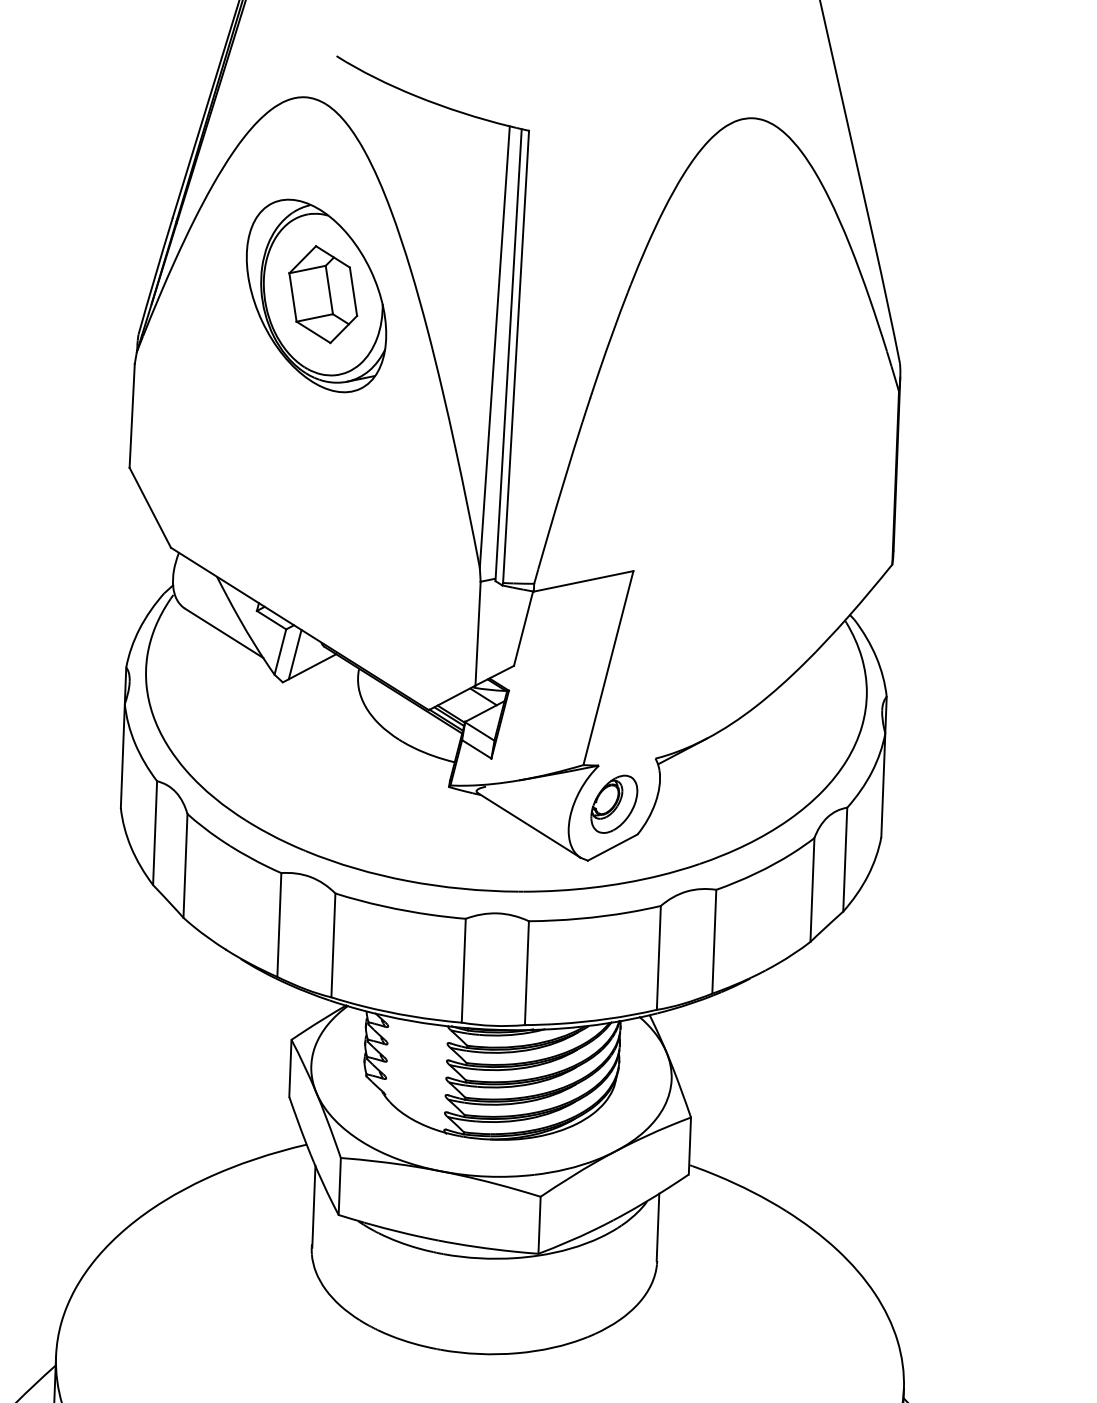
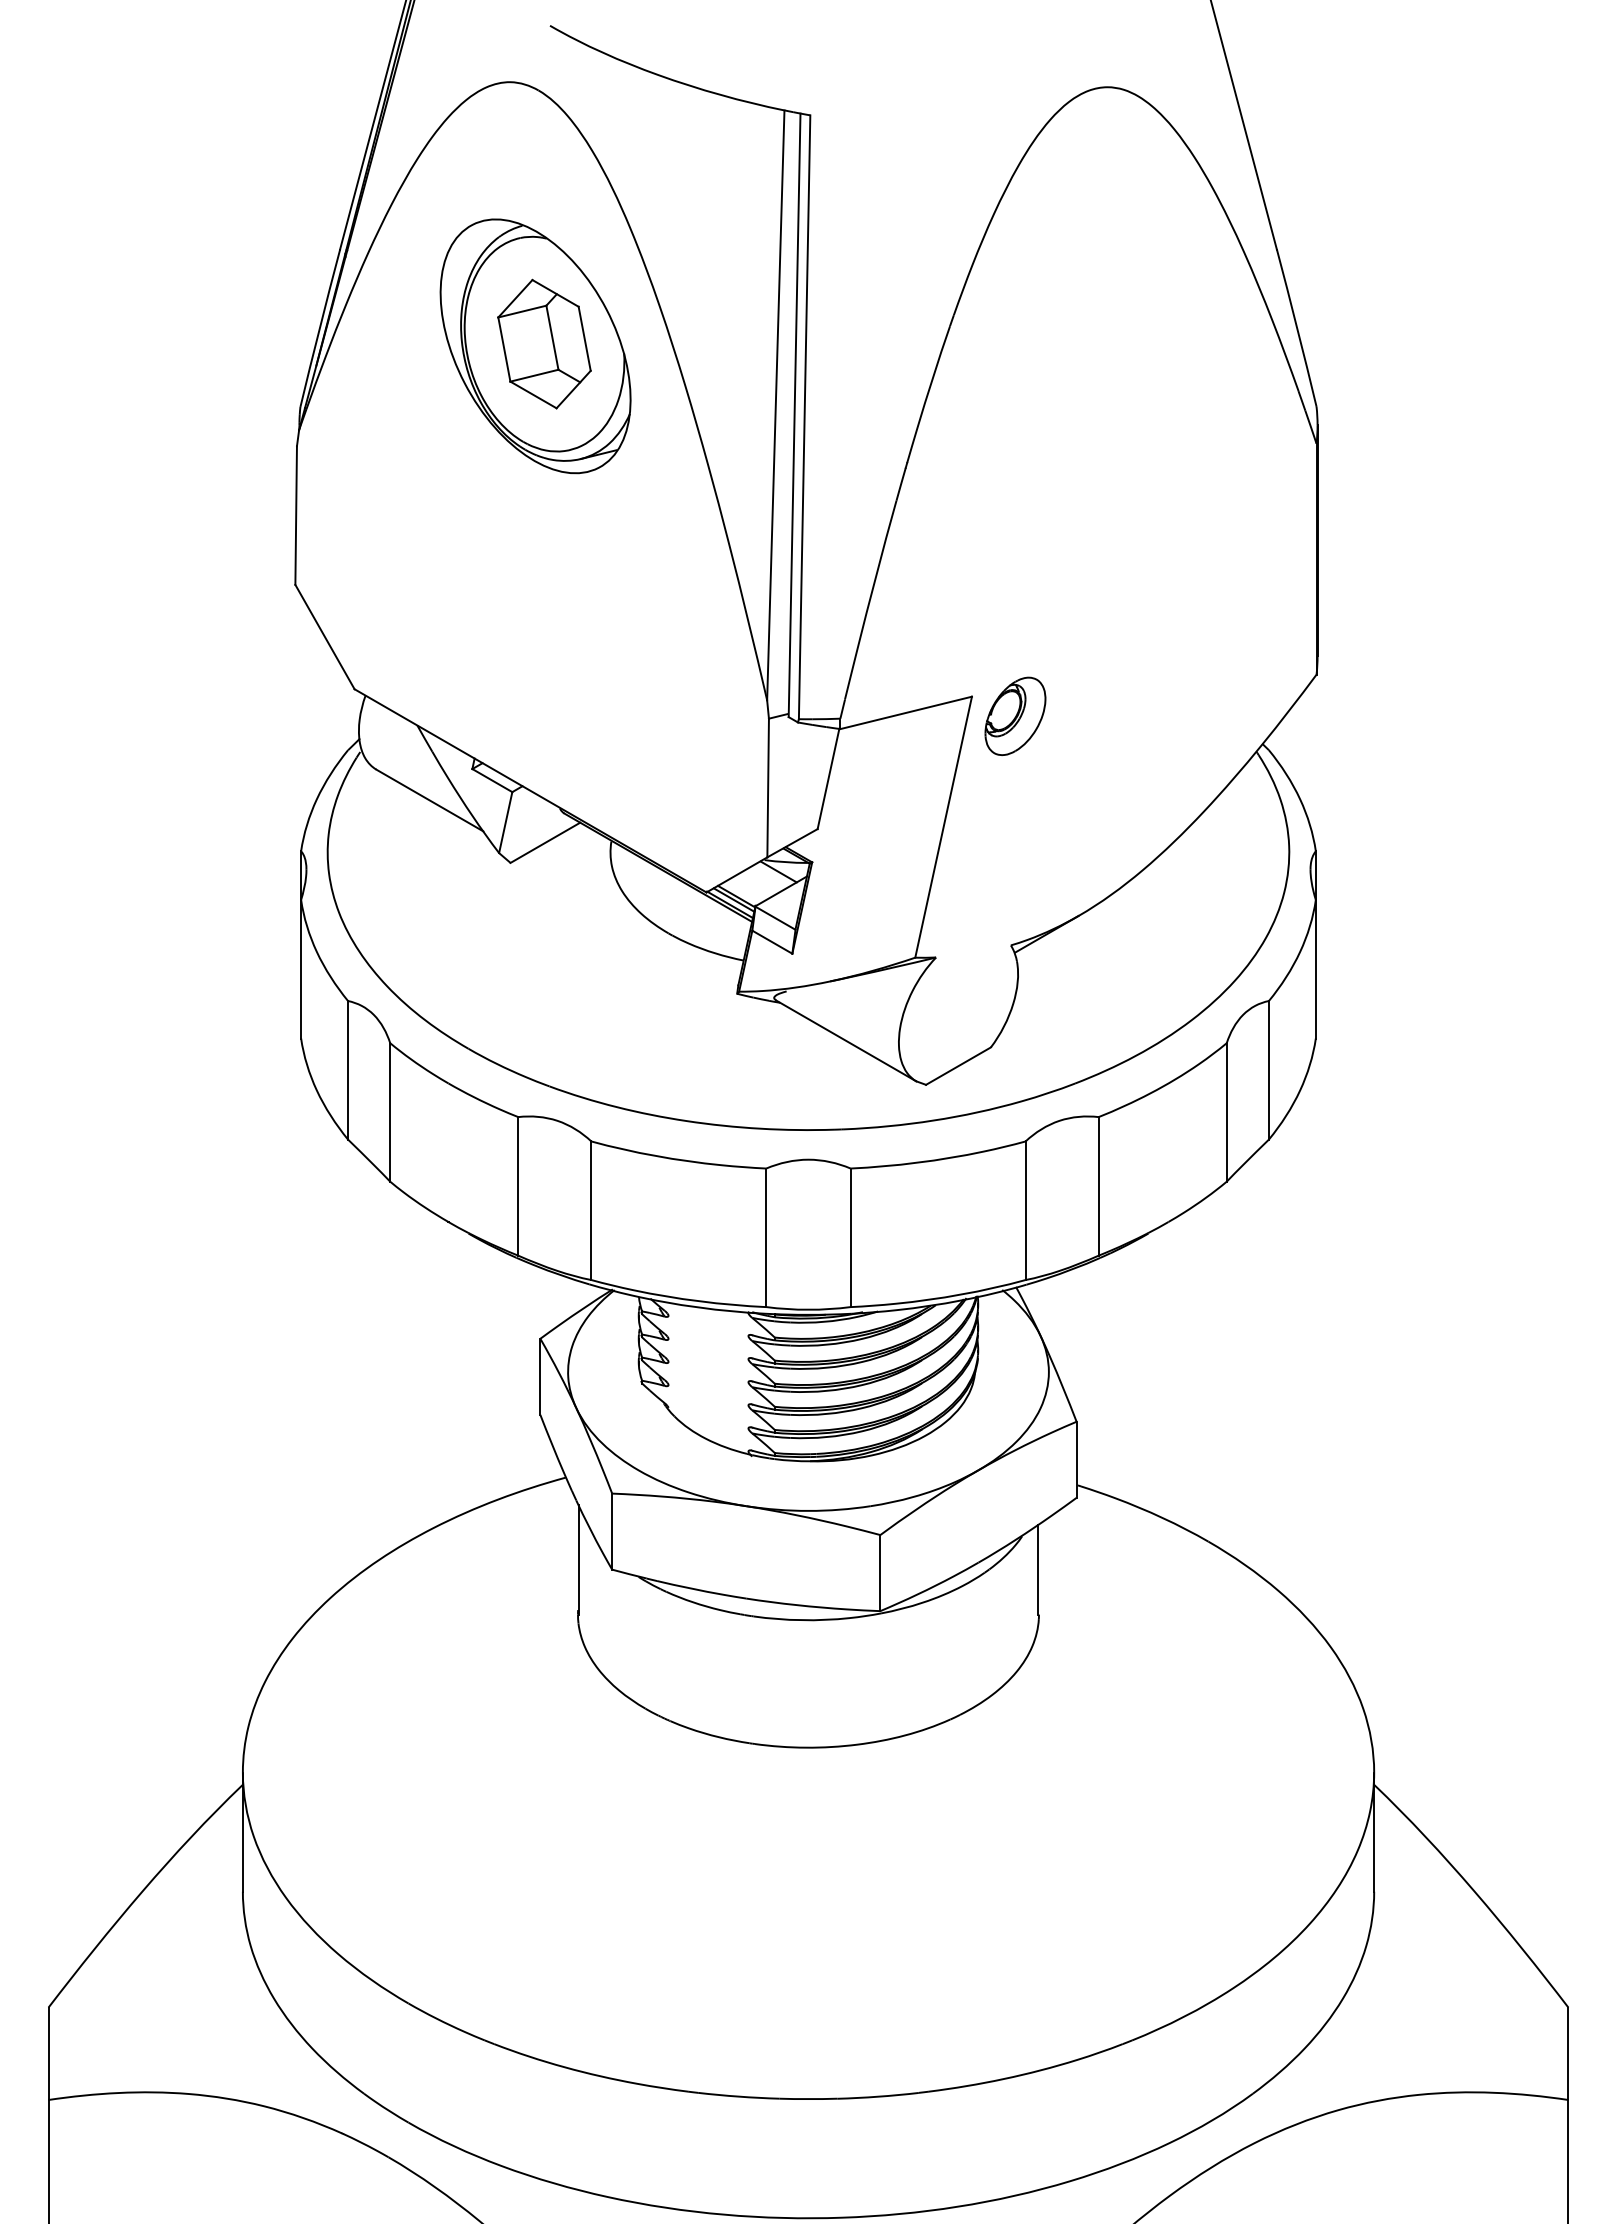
line: (295, 654) -> (525, 825), removed
part: (614, 803) -> (1015, 715), moved

